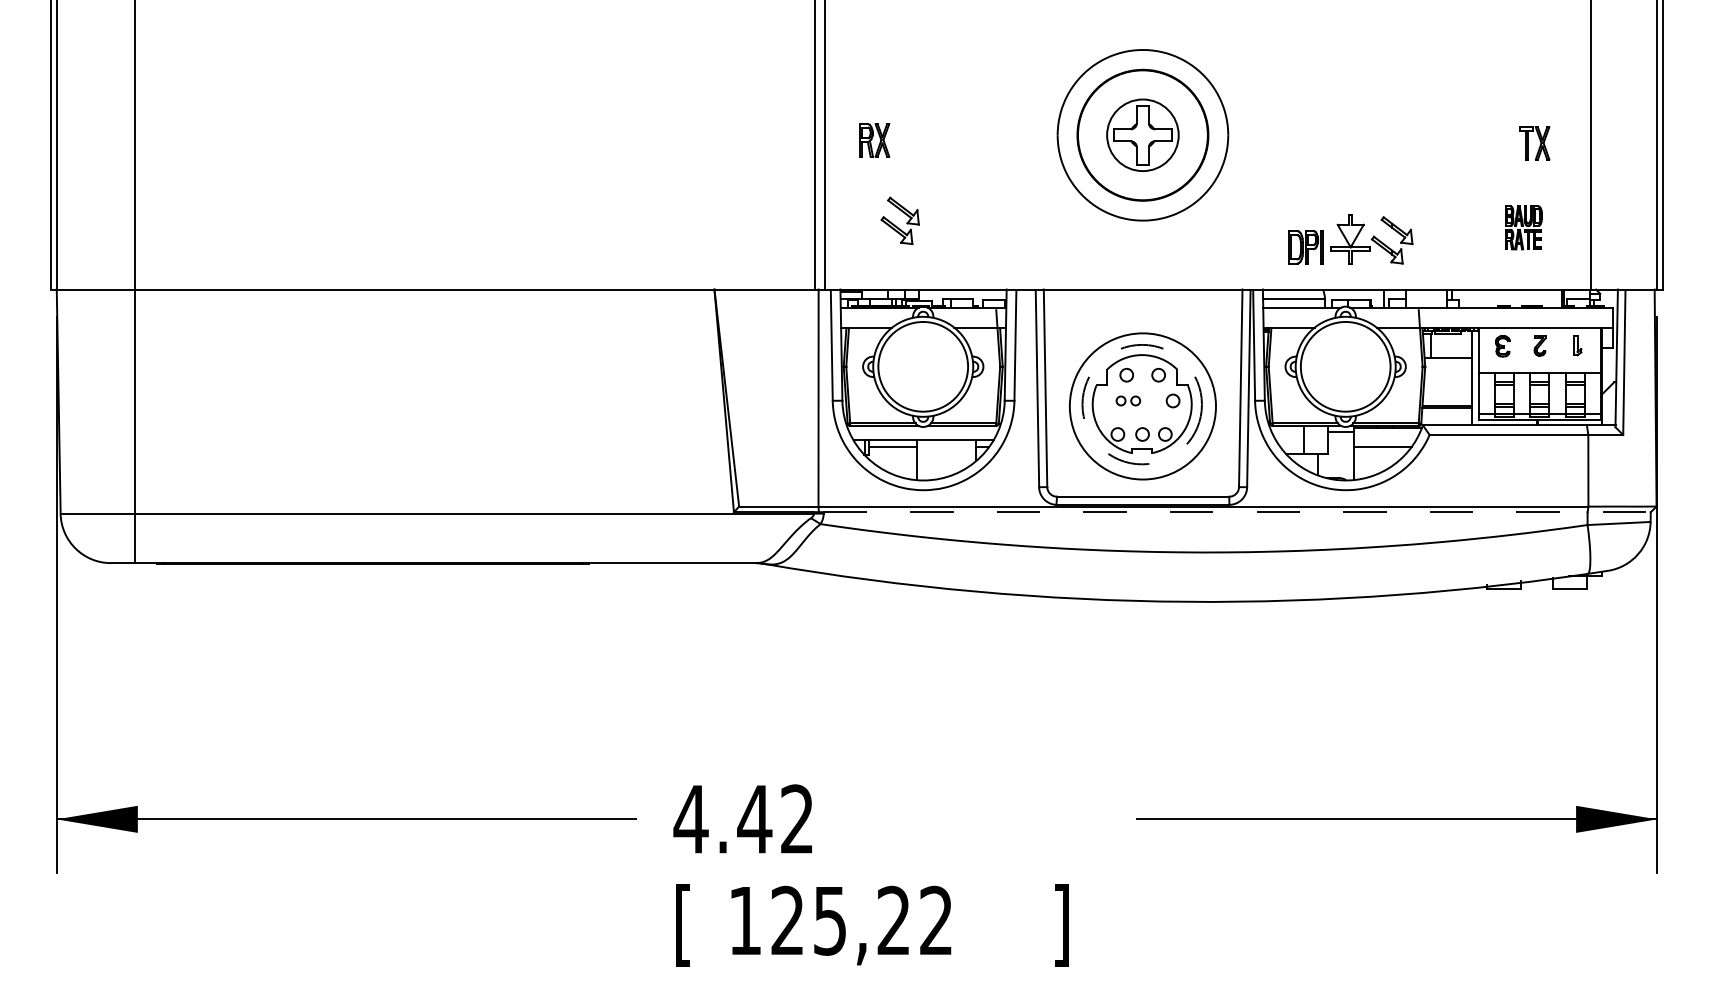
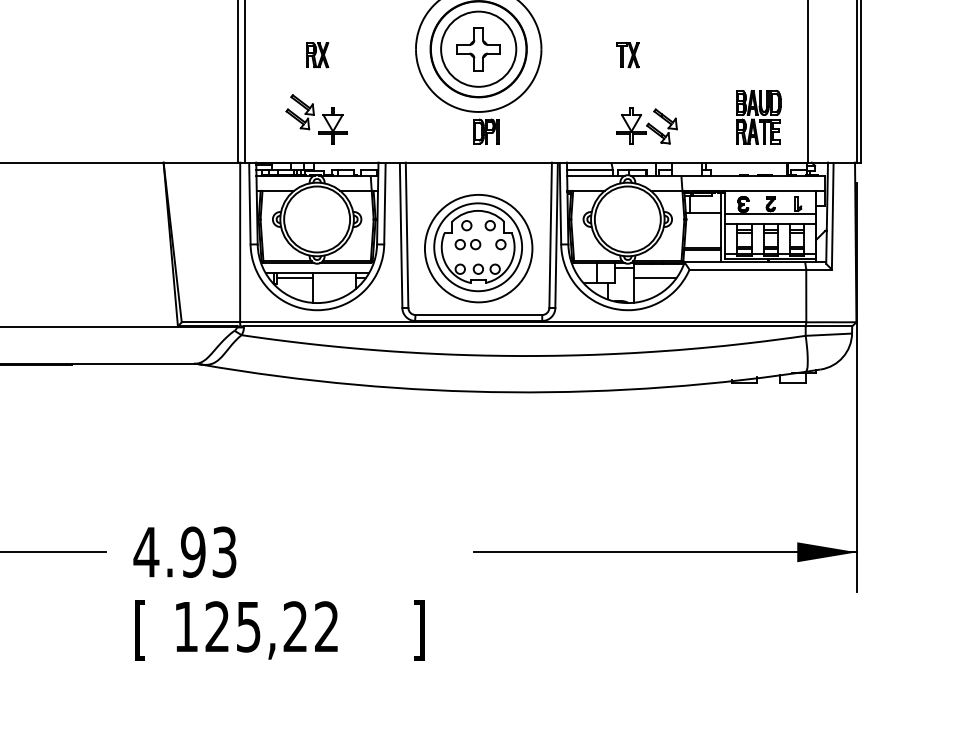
circle: (1142, 135) -> (478, 49), size x1.43
part: (874, 140) -> (317, 55), moved
part: (1534, 143) -> (627, 55), moved
part: (1523, 227) -> (758, 117), size x1.67
part: (944, 239) -> (332, 125), added
part: (1305, 247) -> (485, 131), moved
line: (1539, 359) -> (770, 214), added
part: (1128, 400) -> (468, 244), size x1.43
circle: (1141, 404) -> (477, 247), dashed -> solid
line: (1237, 512) -> (548, 326), dashed -> solid
text: (775, 819) -> (208, 552), 4.42 -> 4.93

